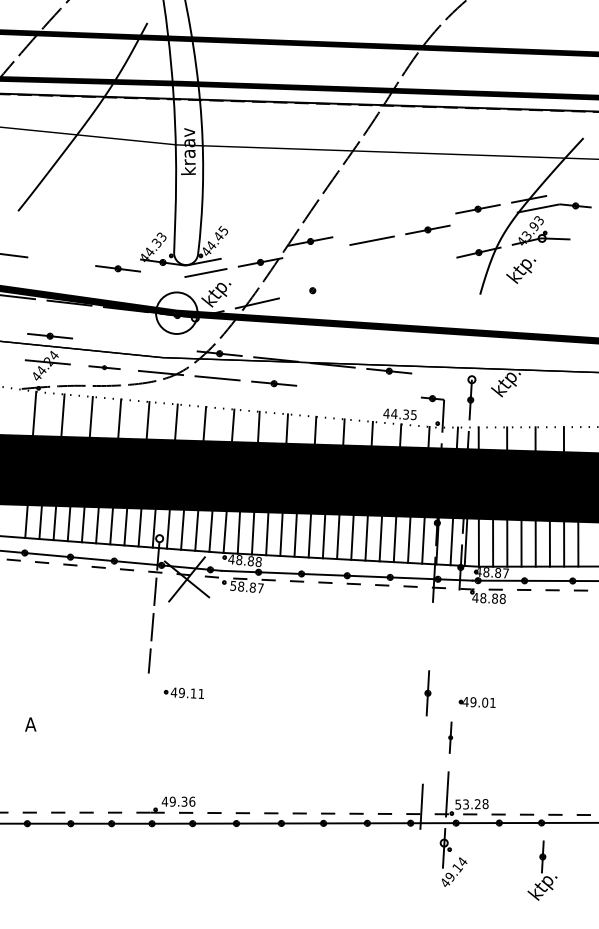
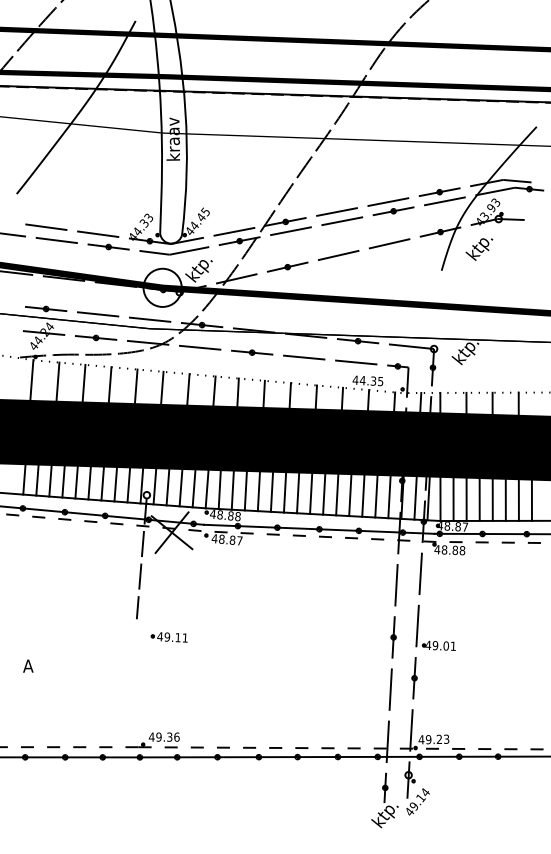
line: (562, 196) -> (517, 180), added
line: (483, 219) -> (444, 201), added
line: (422, 220) -> (388, 202), added
line: (365, 230) -> (336, 211), added
line: (50, 247) -> (46, 227), added
line: (254, 251) -> (234, 231), added
line: (315, 251) -> (290, 231), added
line: (107, 255) -> (98, 234), added
line: (61, 261) -> (56, 240), added
line: (423, 264) -> (389, 243), added
line: (167, 274) -> (154, 252), added
line: (367, 278) -> (338, 255), added
line: (312, 289) -> (287, 266), added
line: (107, 342) -> (98, 314), added
line: (162, 347) -> (149, 319), added
part: (104, 367) -> (96, 337), size x1.43
line: (447, 376) -> (411, 346), added
line: (331, 388) -> (304, 357), added
line: (387, 394) -> (356, 362), added
text: (233, 585) -> (214, 538), 58.87 -> 48.87
line: (457, 623) -> (420, 573), added
line: (431, 636) -> (396, 585), added
line: (453, 680) -> (417, 625), added
part: (450, 737) -> (414, 678), size x1.43
line: (424, 749) -> (390, 689), added
text: (471, 804) -> (433, 739), 53.28 -> 49.23
part: (541, 870) -> (384, 800), moved

